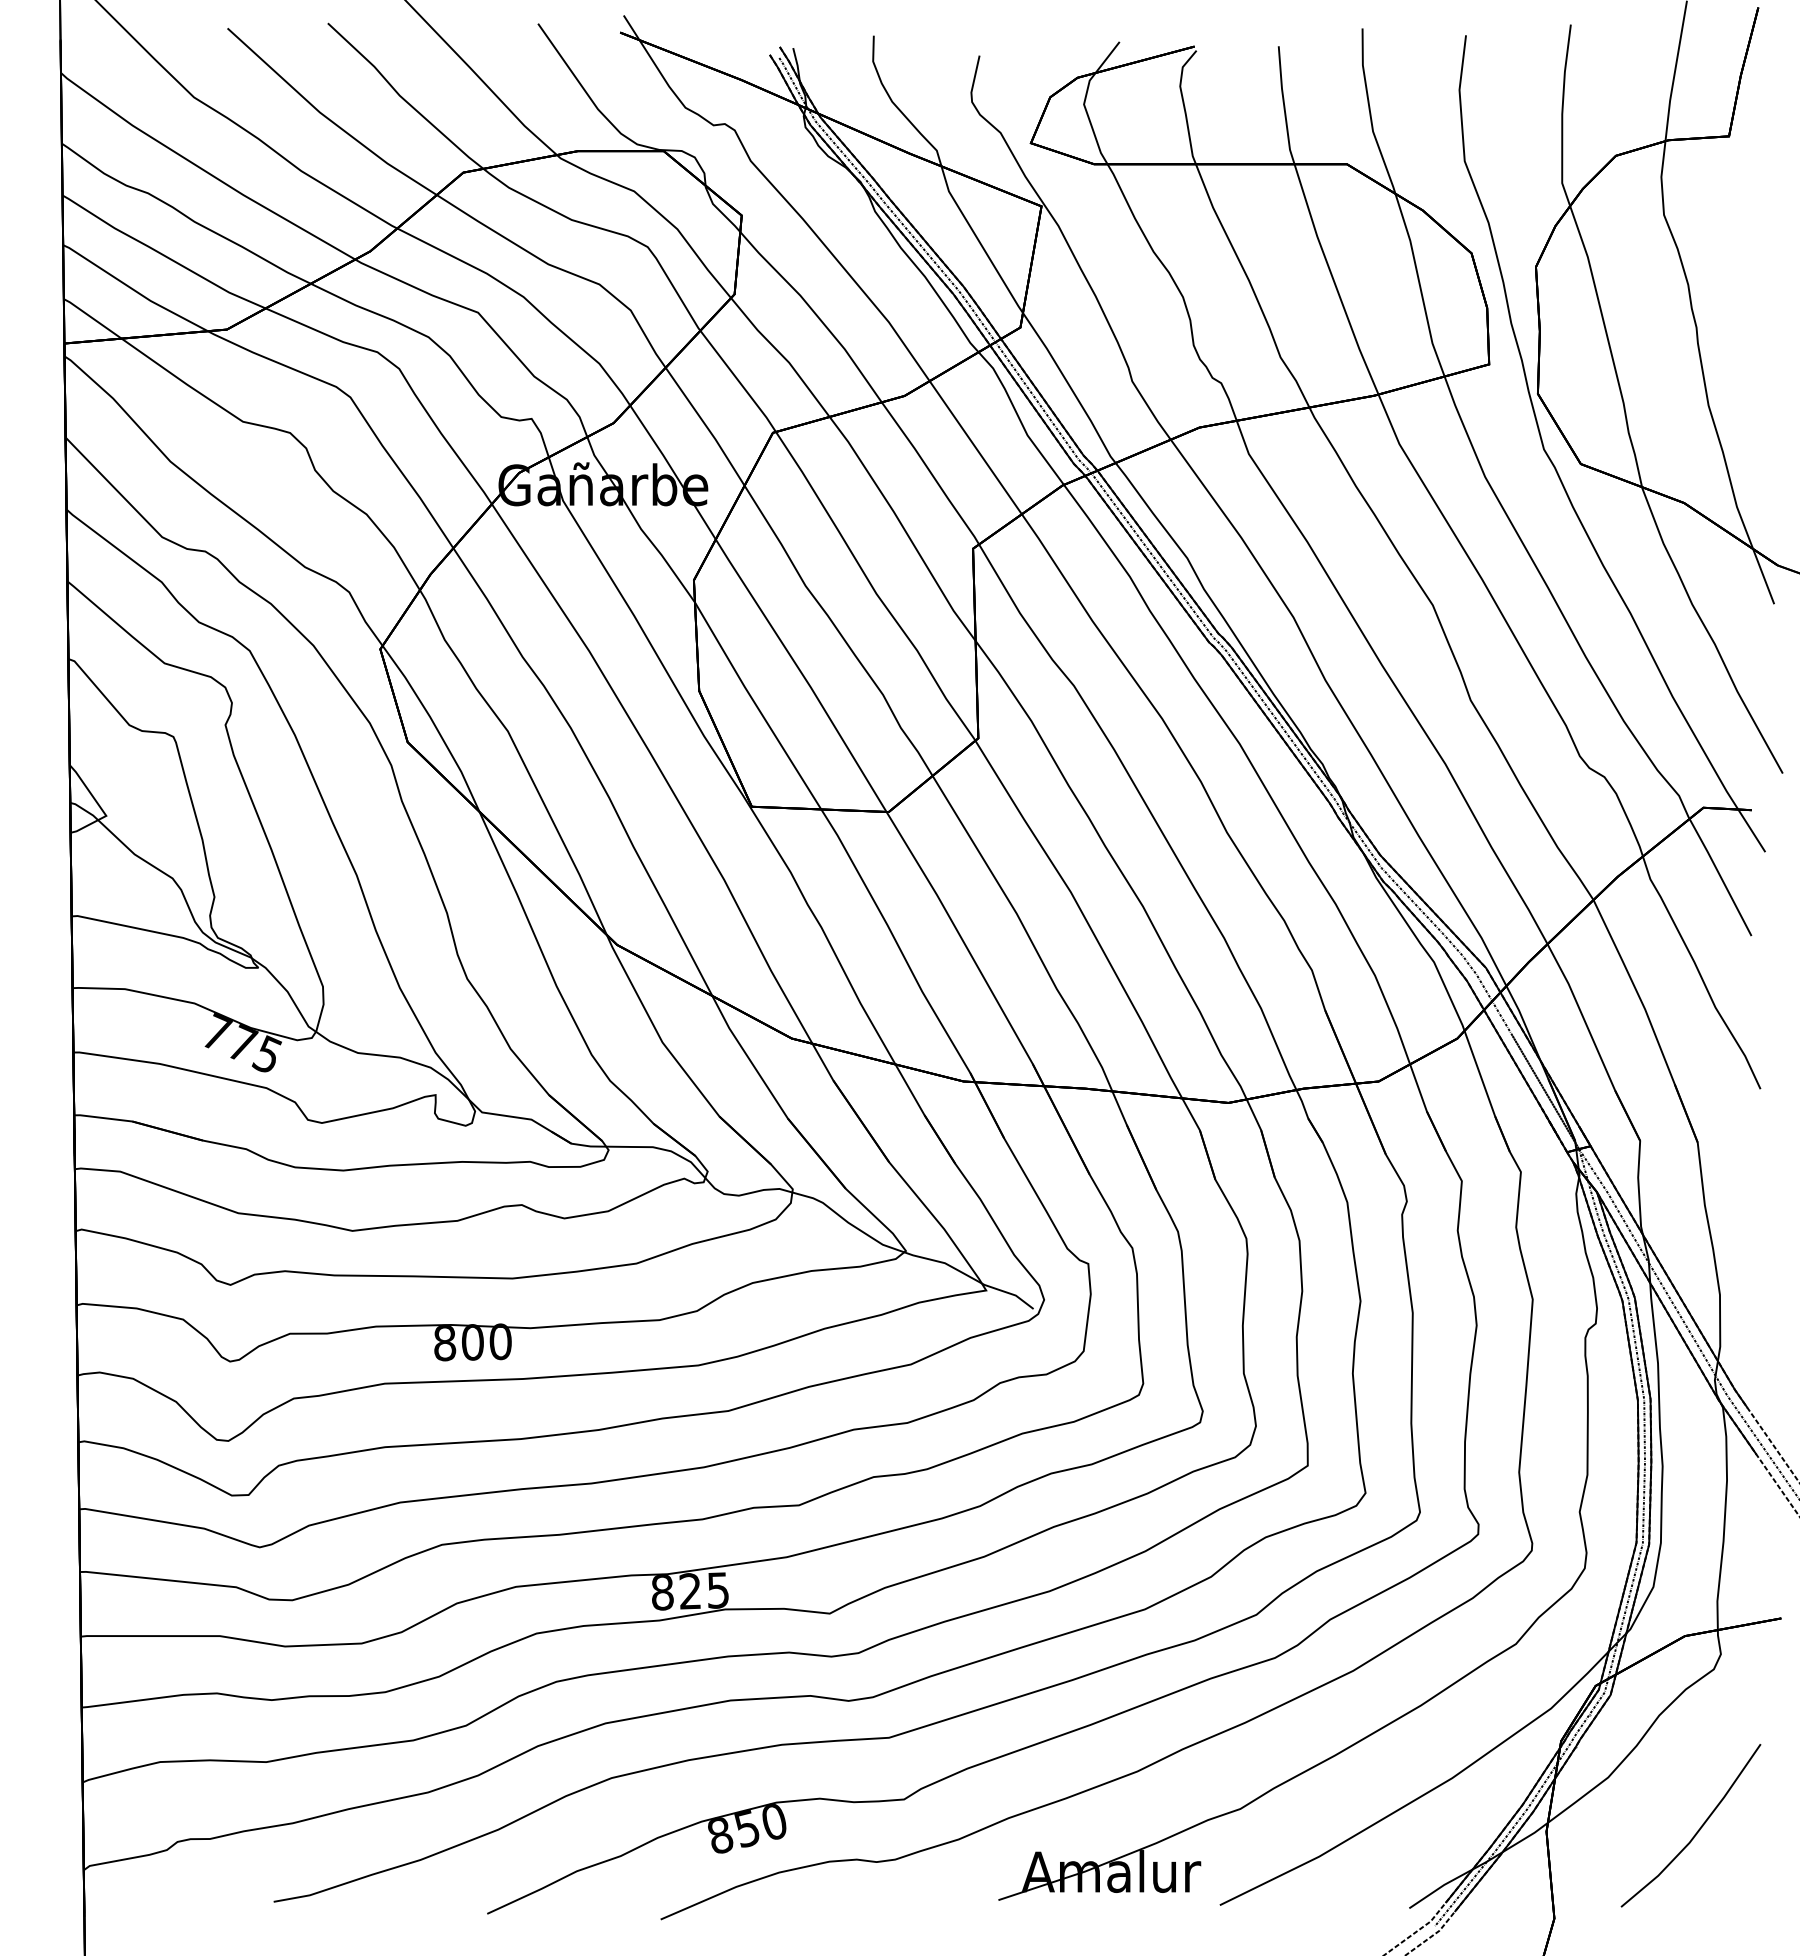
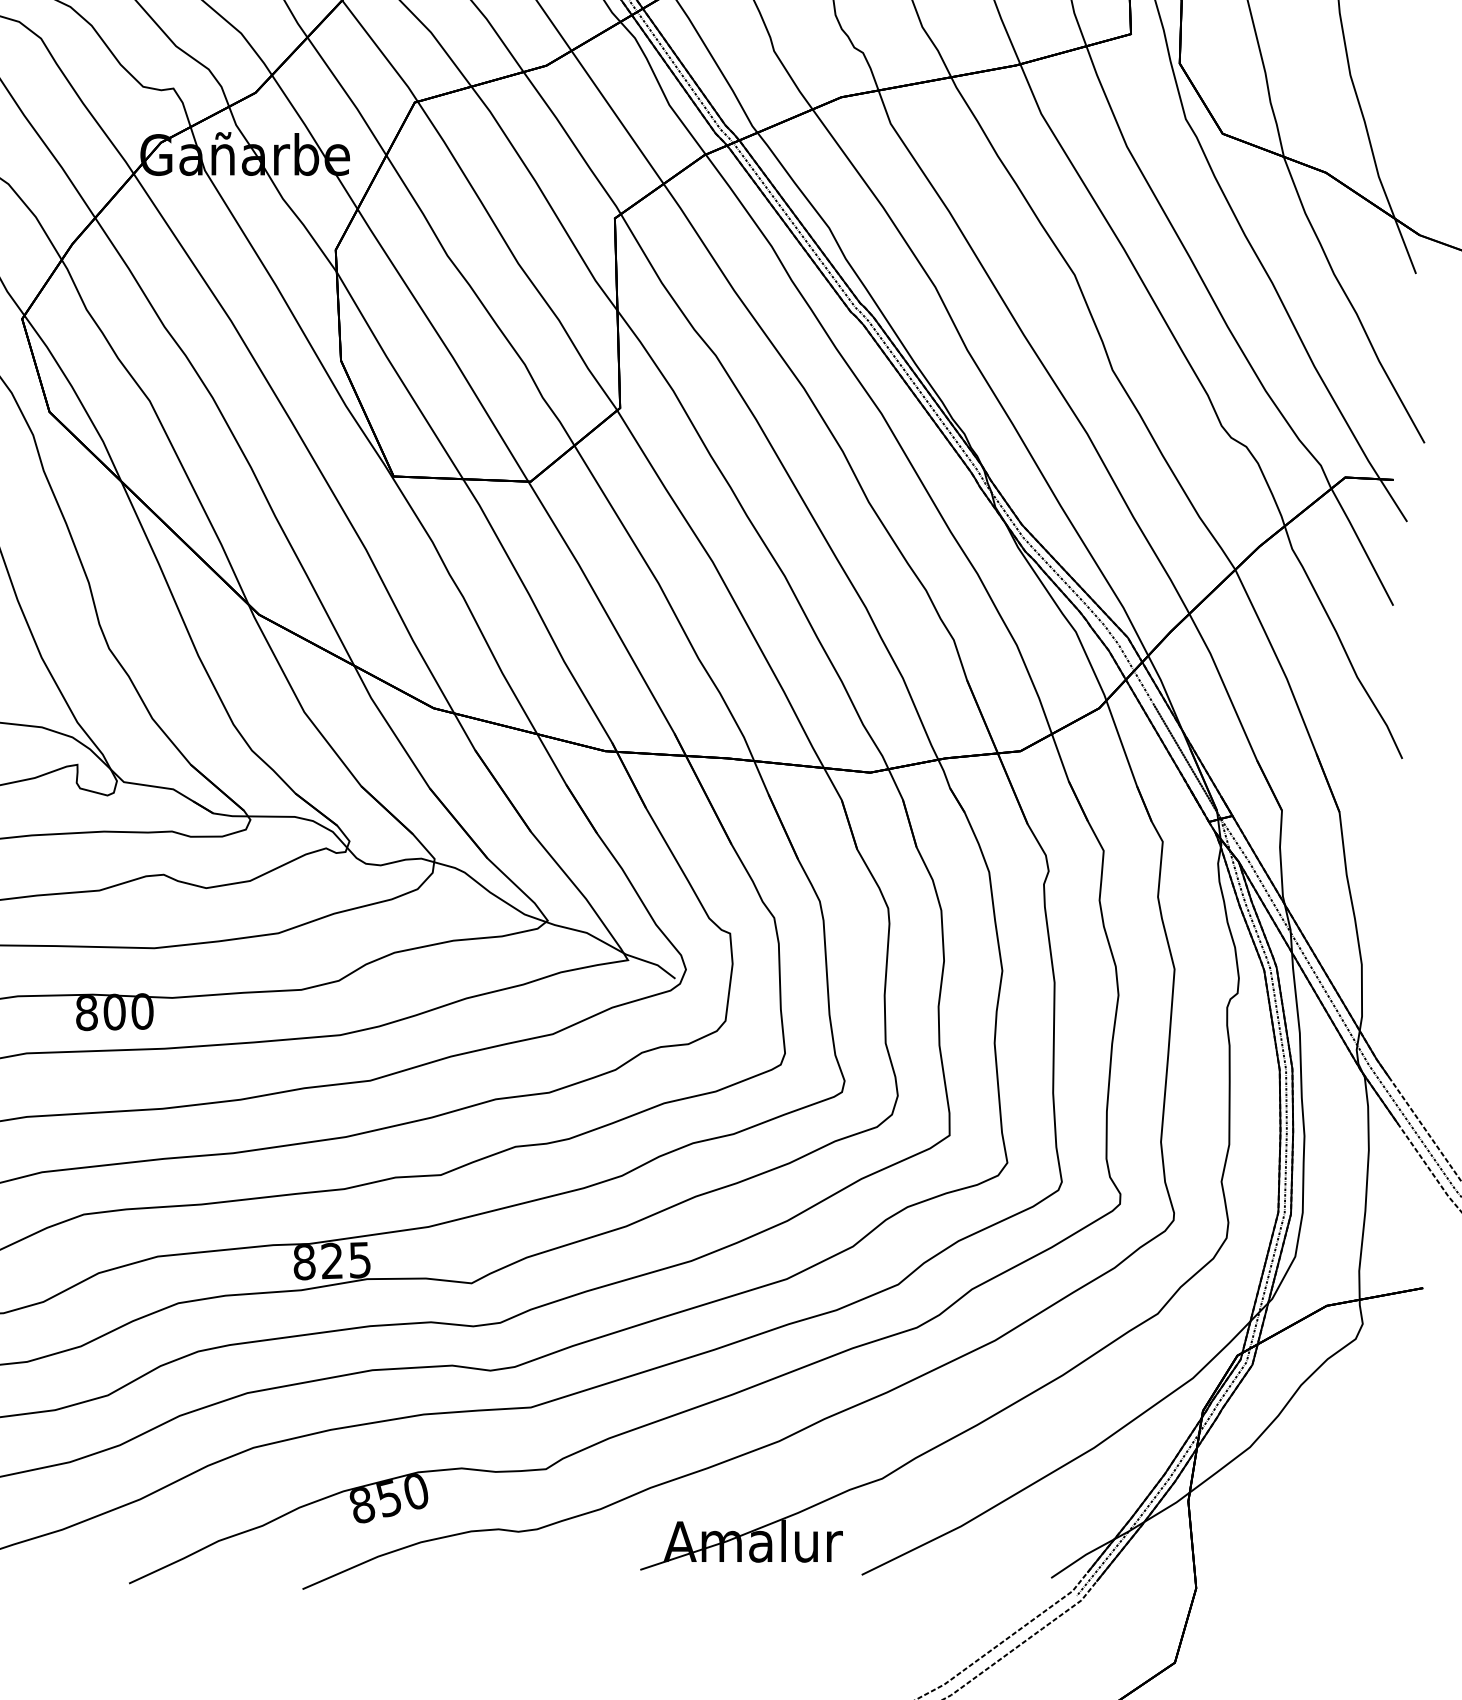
line: (1697, 1830) -> (1339, 1500), removed

